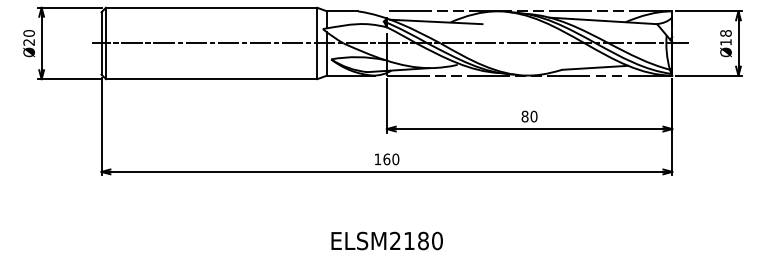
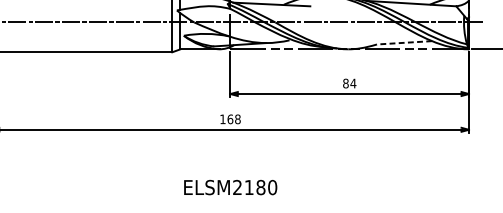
line: (594, 67) -> (403, 42), solid -> dashed
text: (533, 116) -> (352, 83), 80 -> 84
text: (395, 158) -> (237, 118), 160 -> 168

